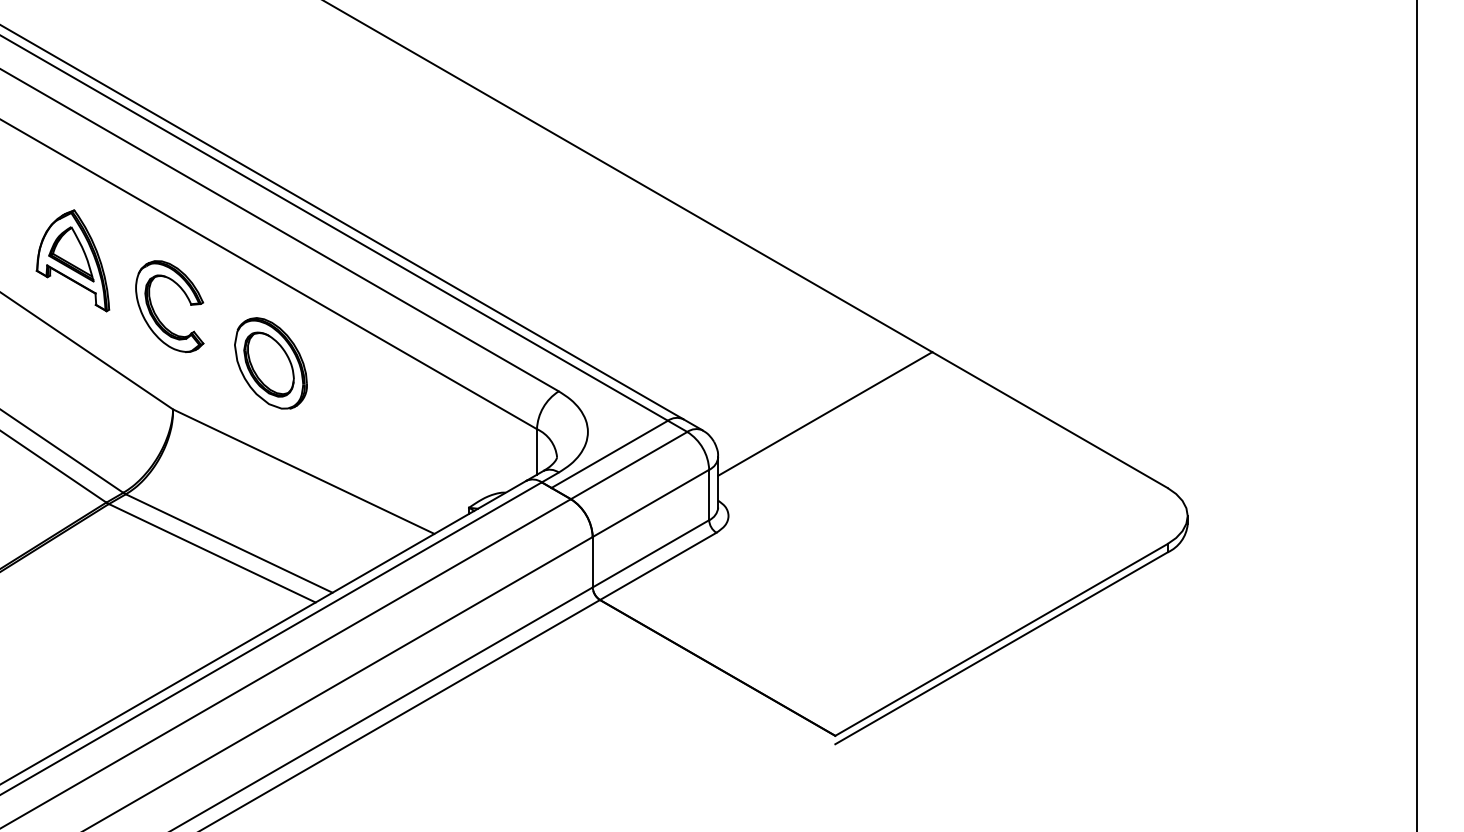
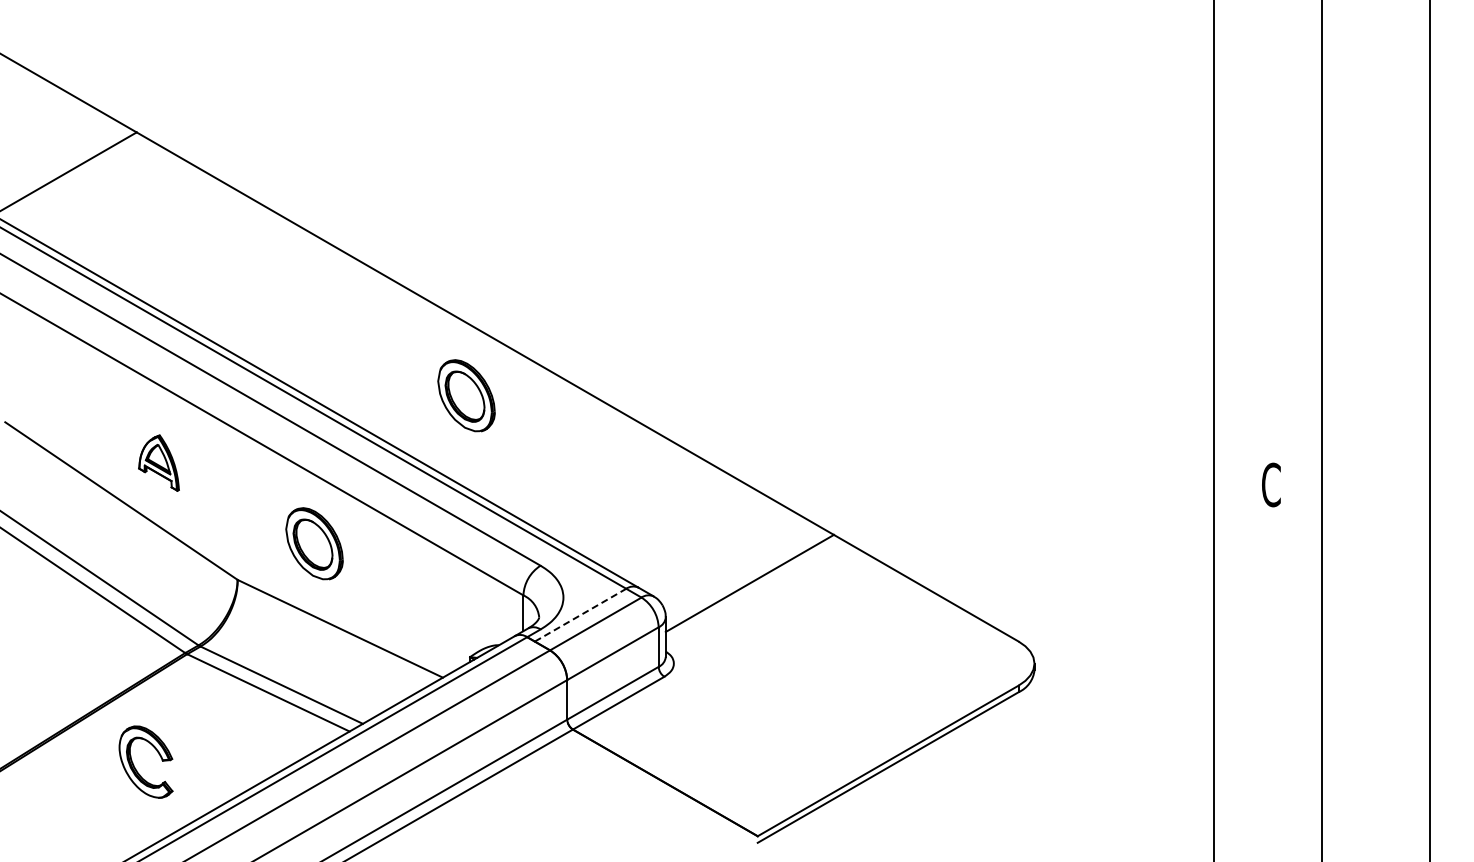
part: (464, 174) -> (466, 395), added
part: (72, 259) -> (158, 462), size x0.7
part: (156, 313) -> (135, 767), moved
line: (609, 454) -> (580, 615), solid -> dashed

